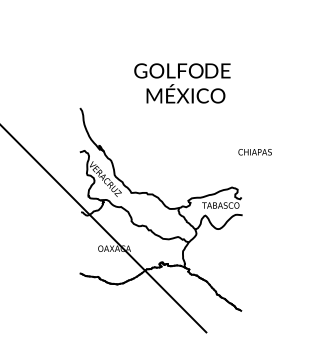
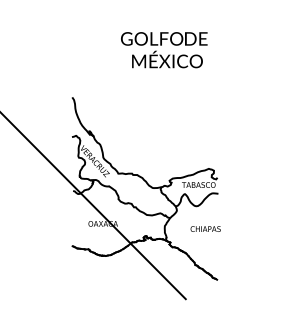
text: (182, 83) -> (164, 50), moved
text: (254, 151) -> (205, 228), moved

